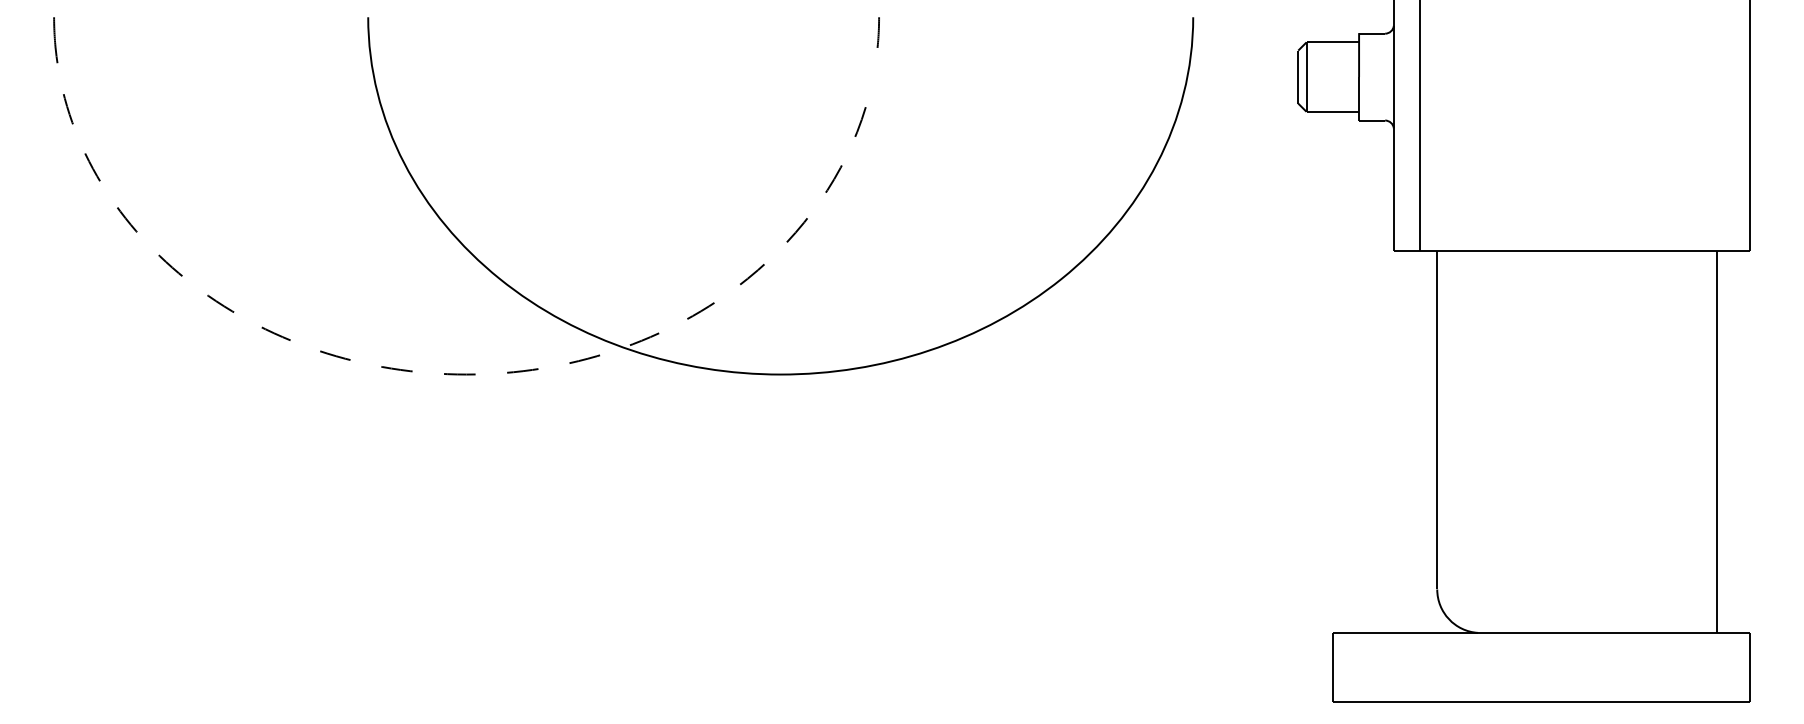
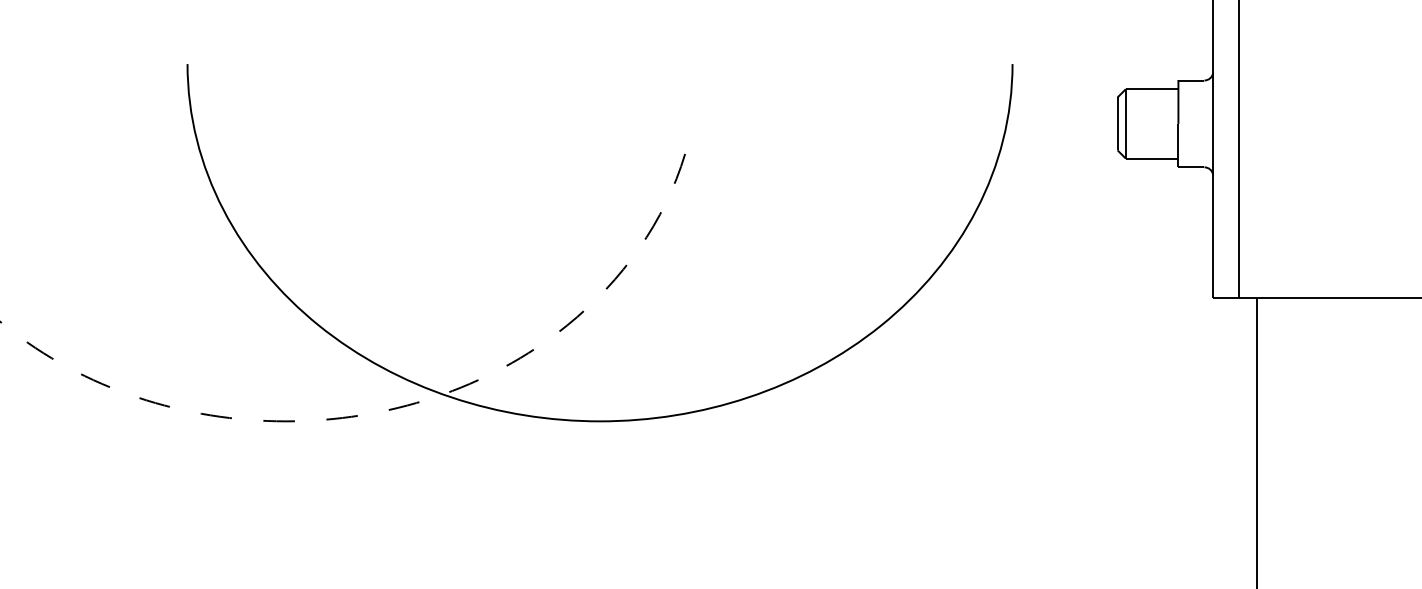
line: (877, 32) -> (696, 79), removed

